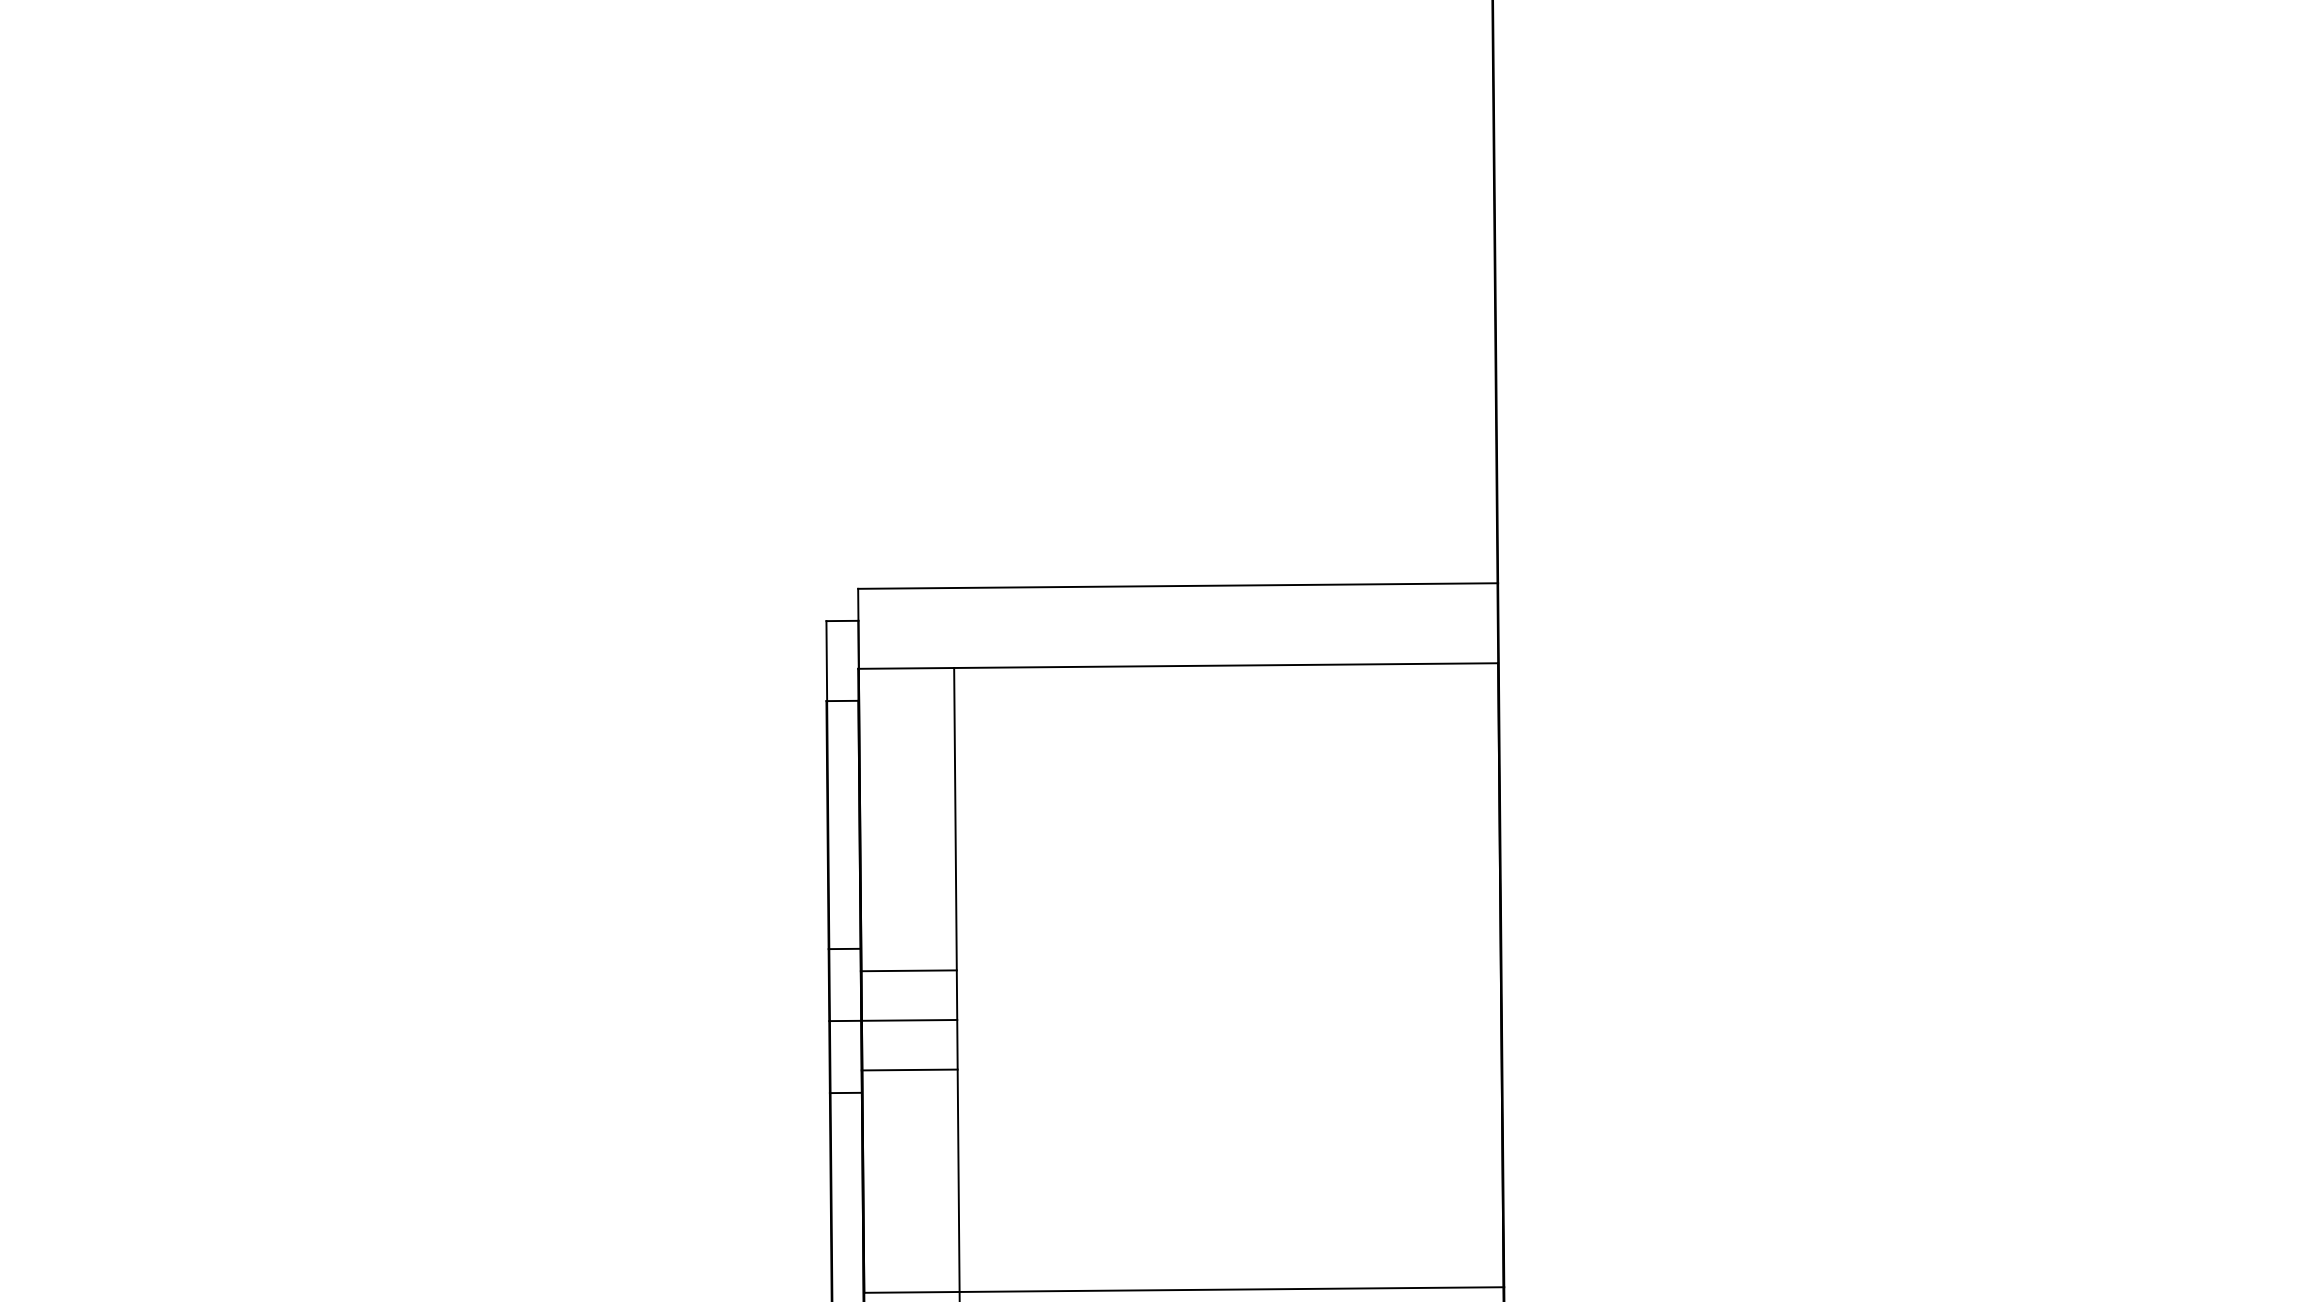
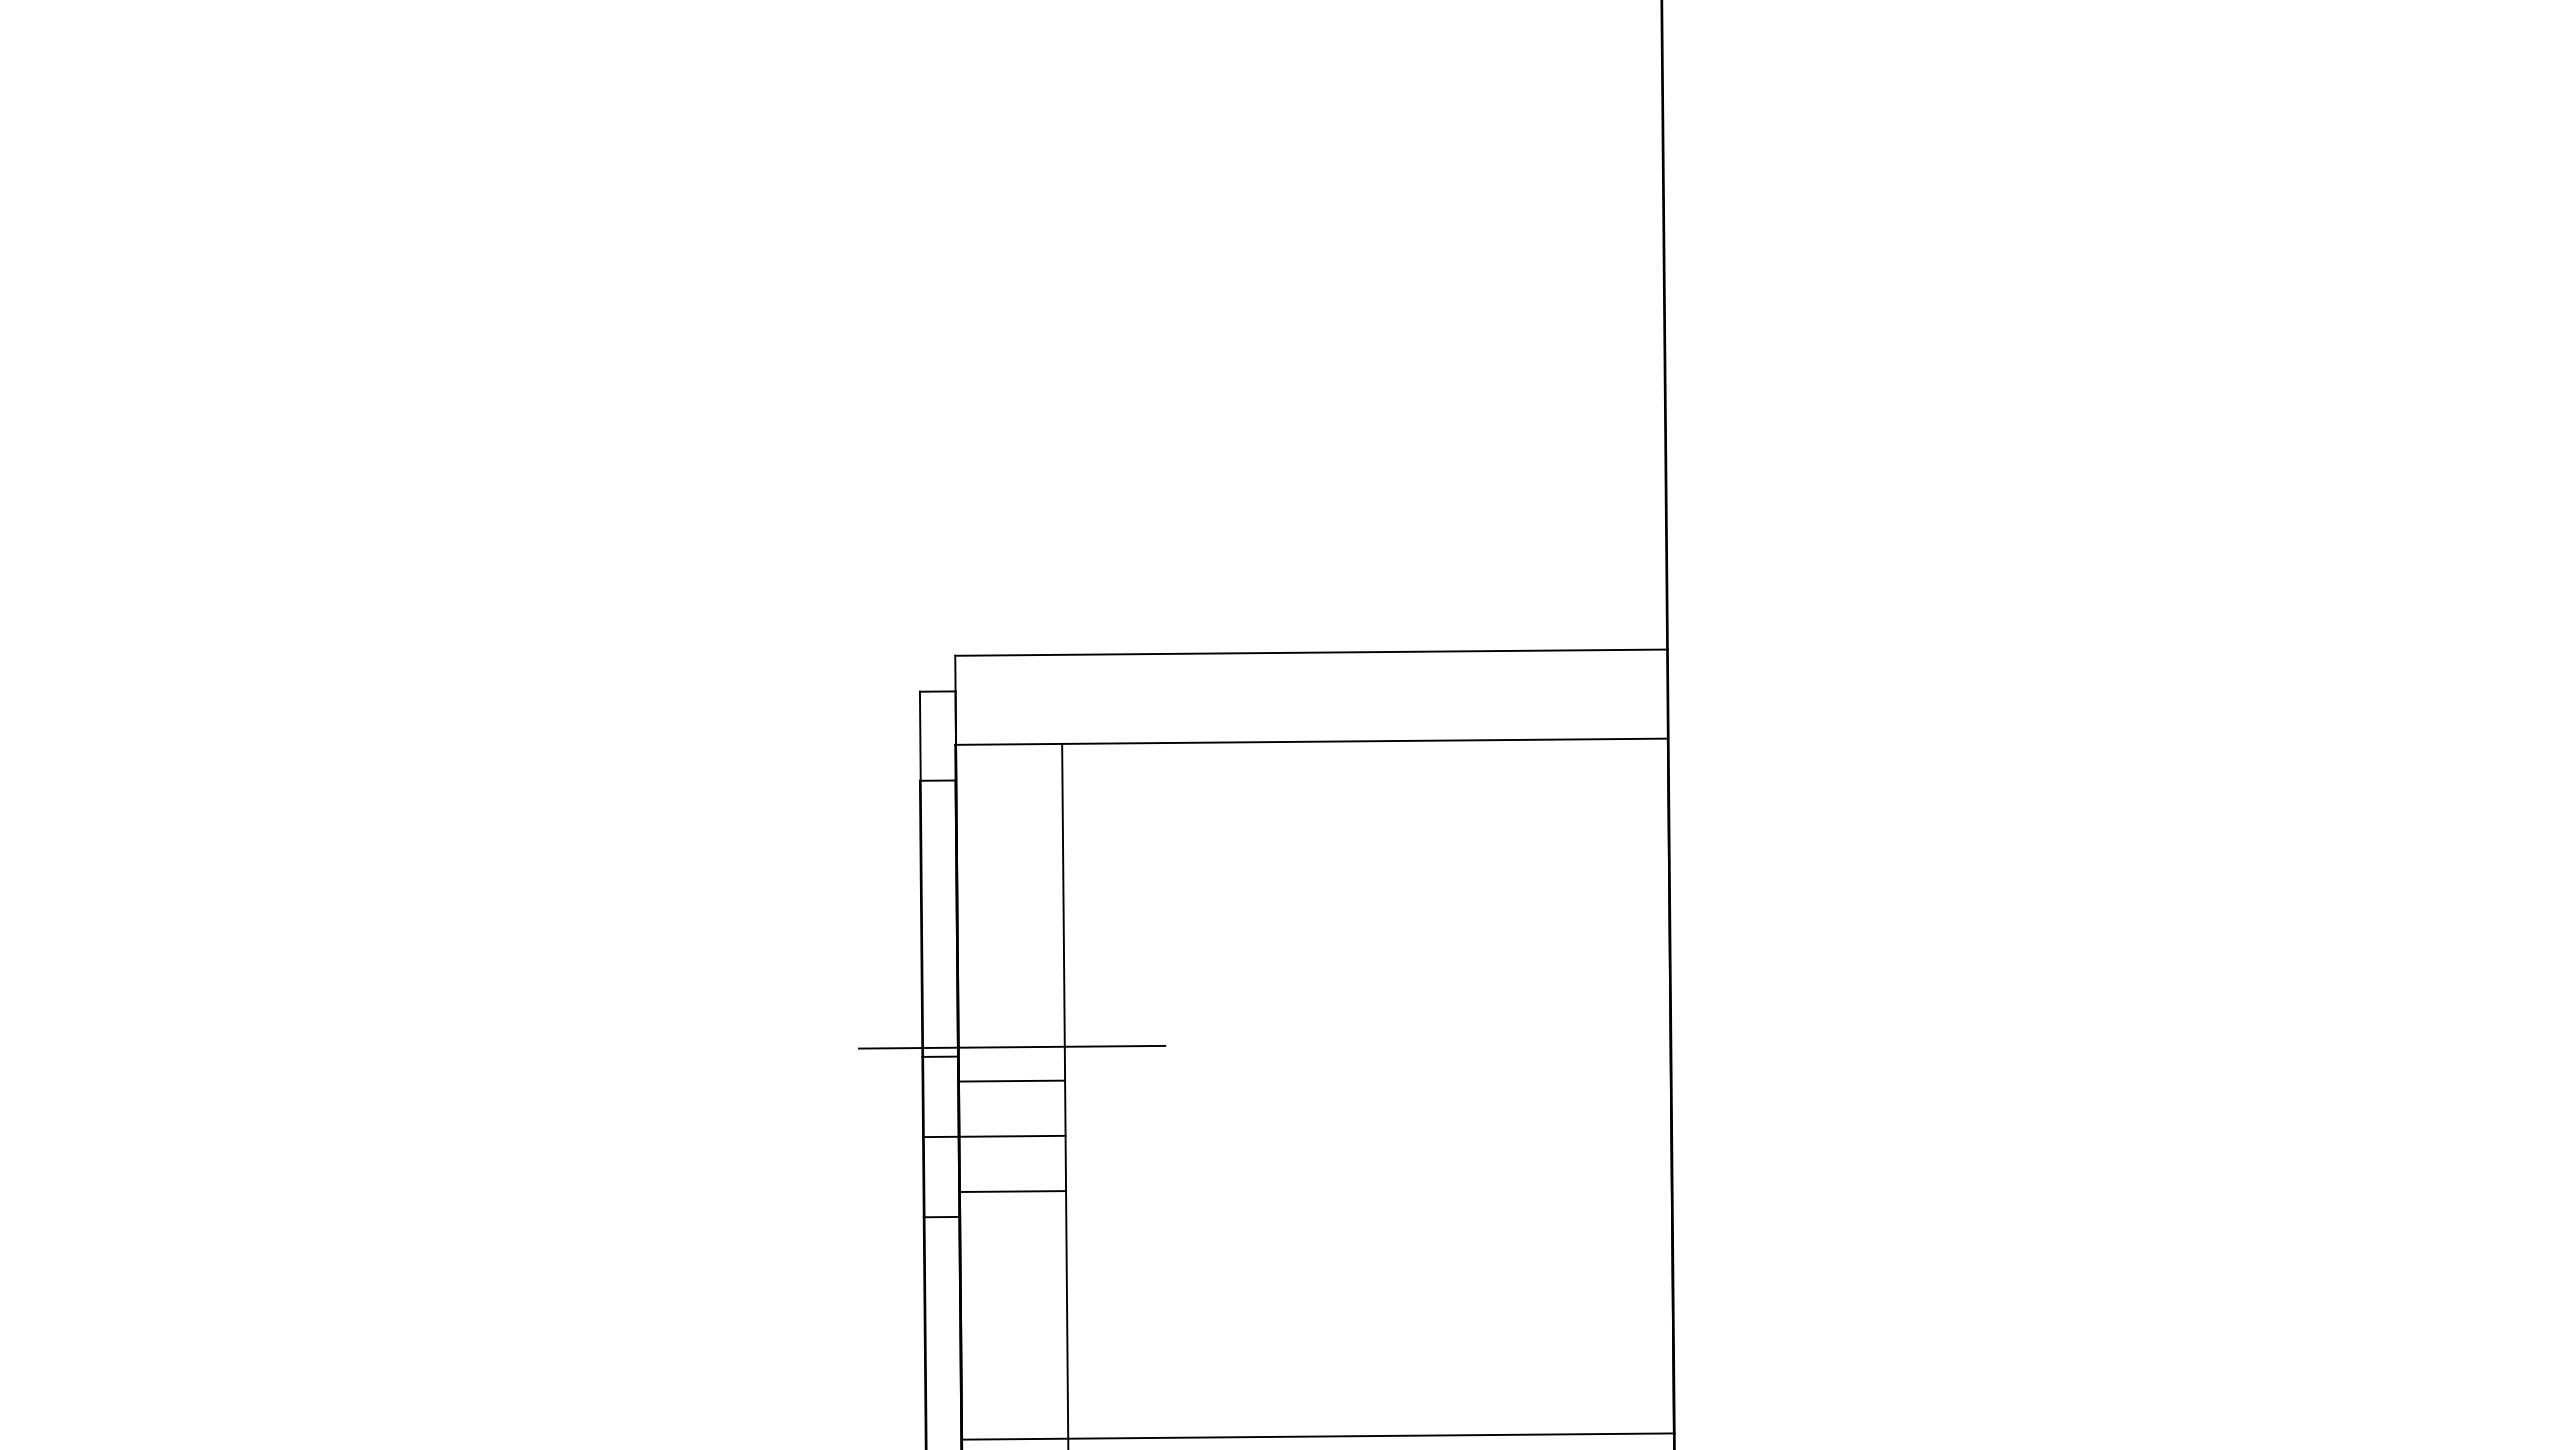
line: (909, 939) -> (1012, 1046), added

